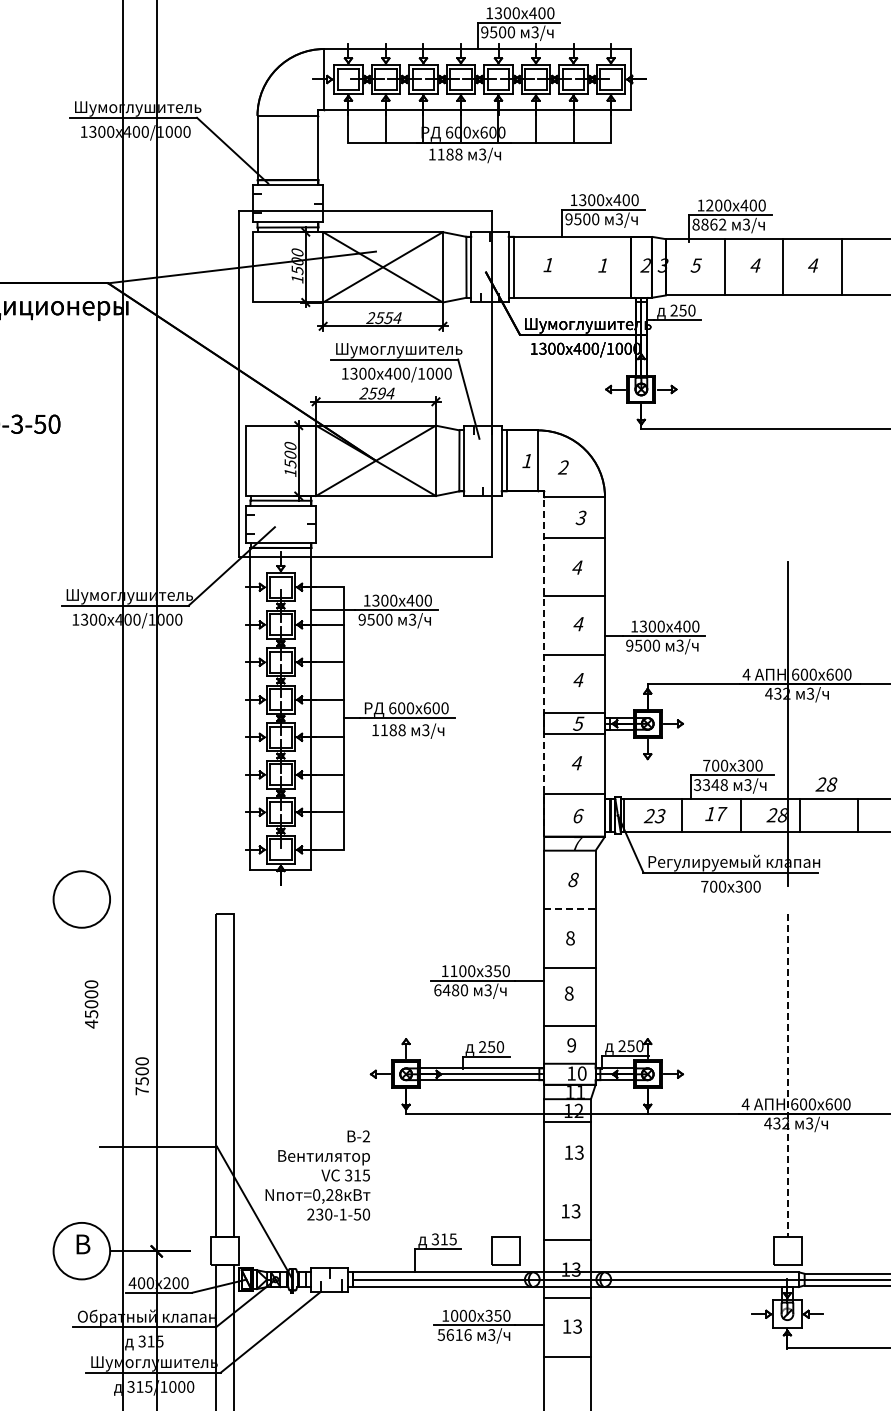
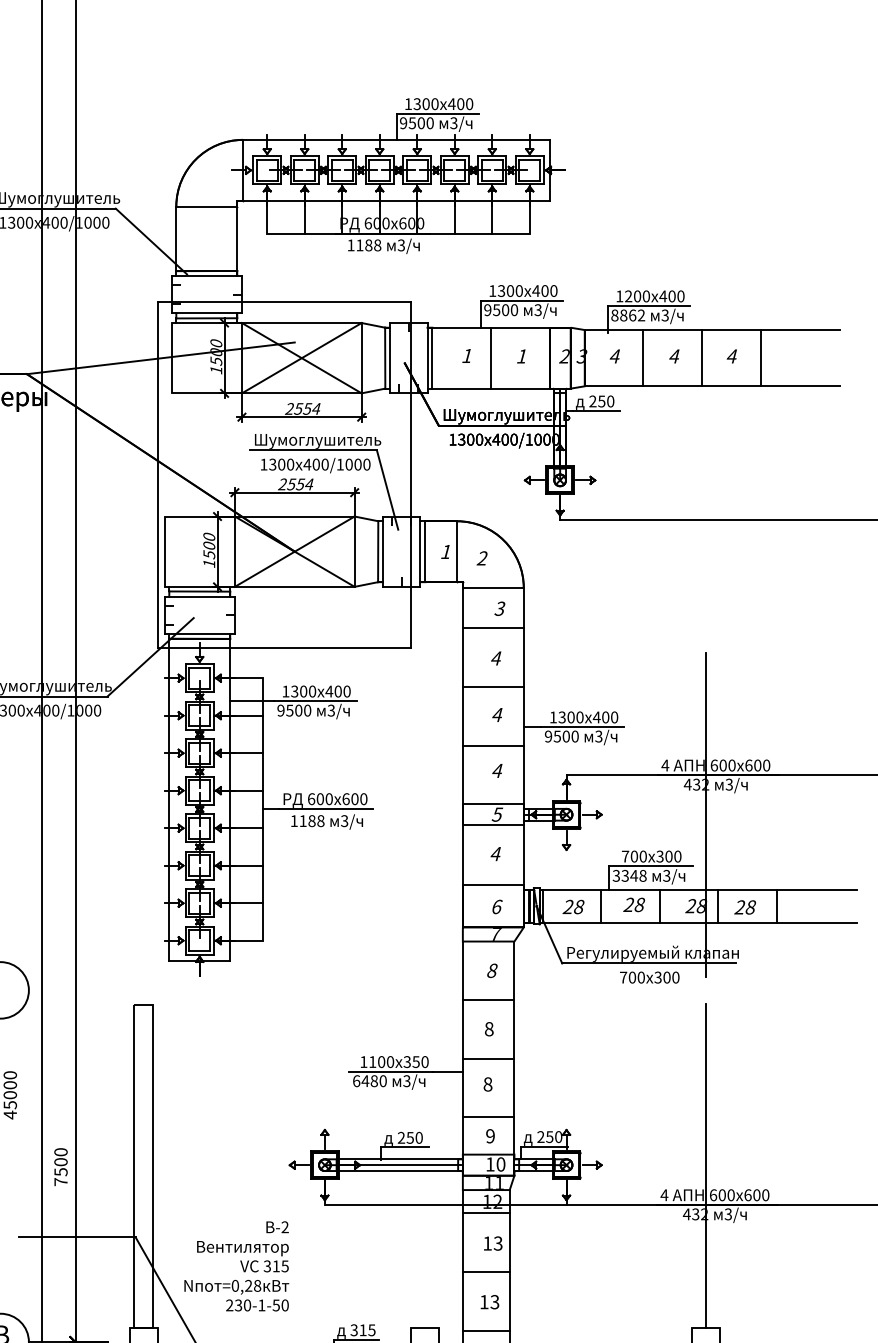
text: (695, 265) -> (614, 356), 5 -> 4
line: (572, 266) -> (491, 357), added
text: (381, 393) -> (300, 484), 2594 -> 2554
line: (544, 666) -> (463, 757), dashed -> solid
text: (826, 784) -> (745, 907), moved
text: (715, 813) -> (634, 904), 17 -> 28
text: (659, 816) -> (578, 907), 23 -> 28
line: (569, 909) -> (488, 1000), dashed -> solid
line: (787, 1075) -> (706, 1166), dashed -> solid
line: (567, 1181) -> (486, 1272), added

